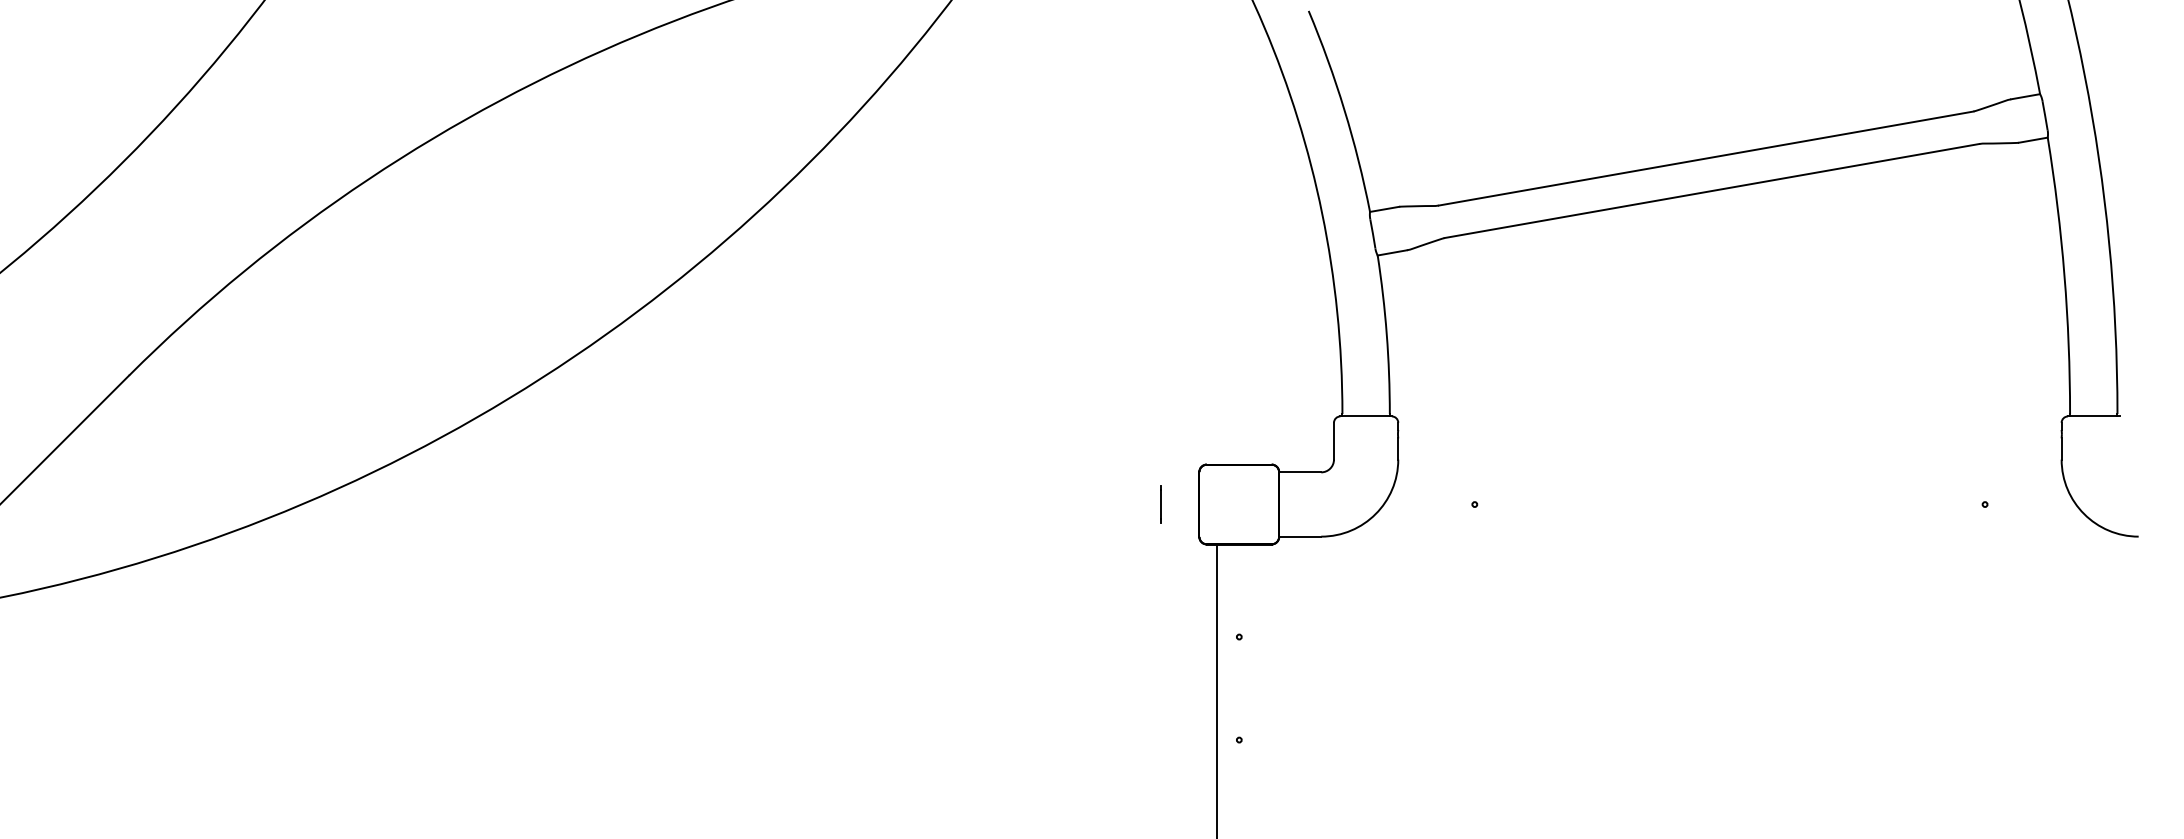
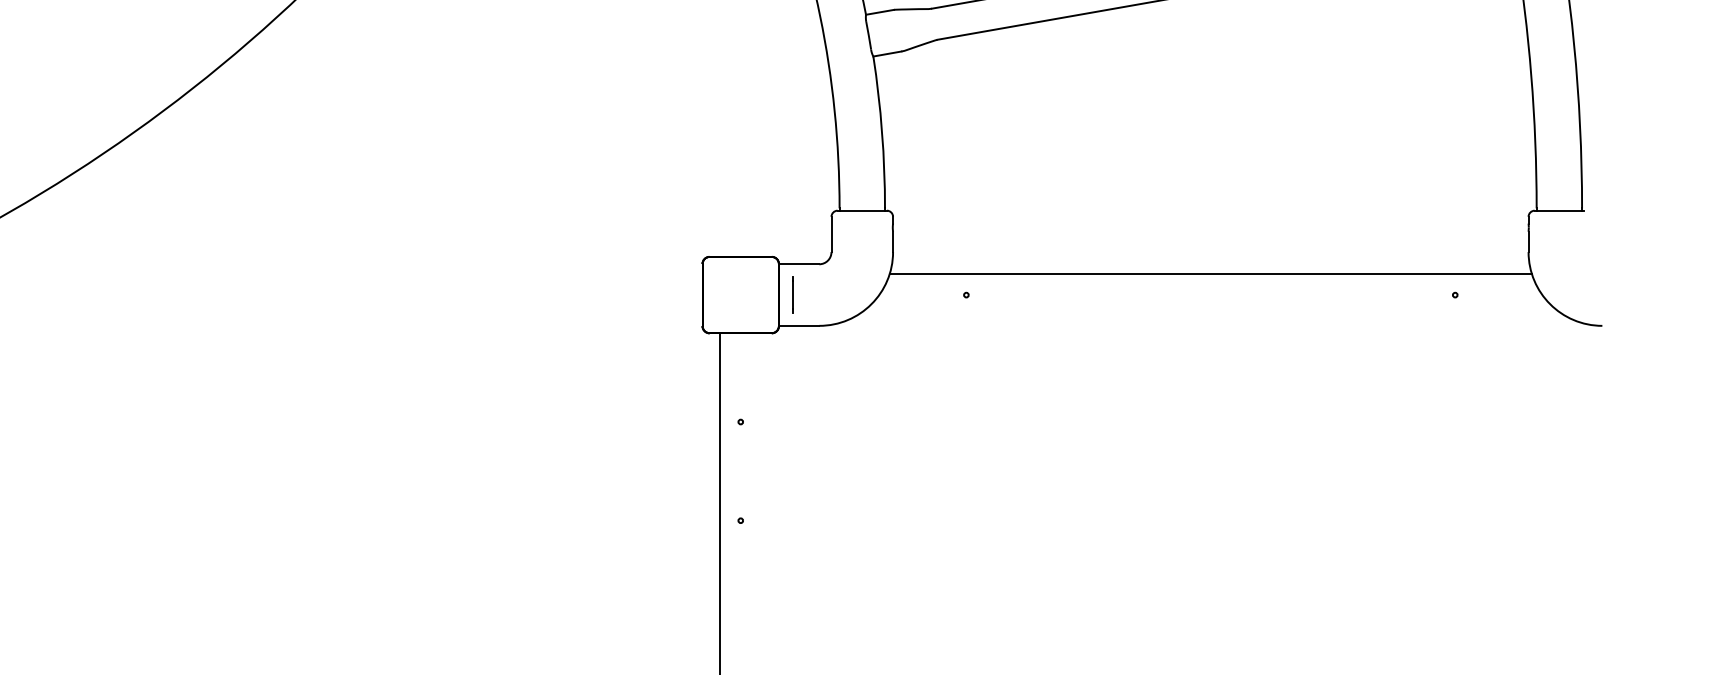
line: (1729, 482) -> (1210, 273), added
line: (1160, 504) -> (792, 295), moved

